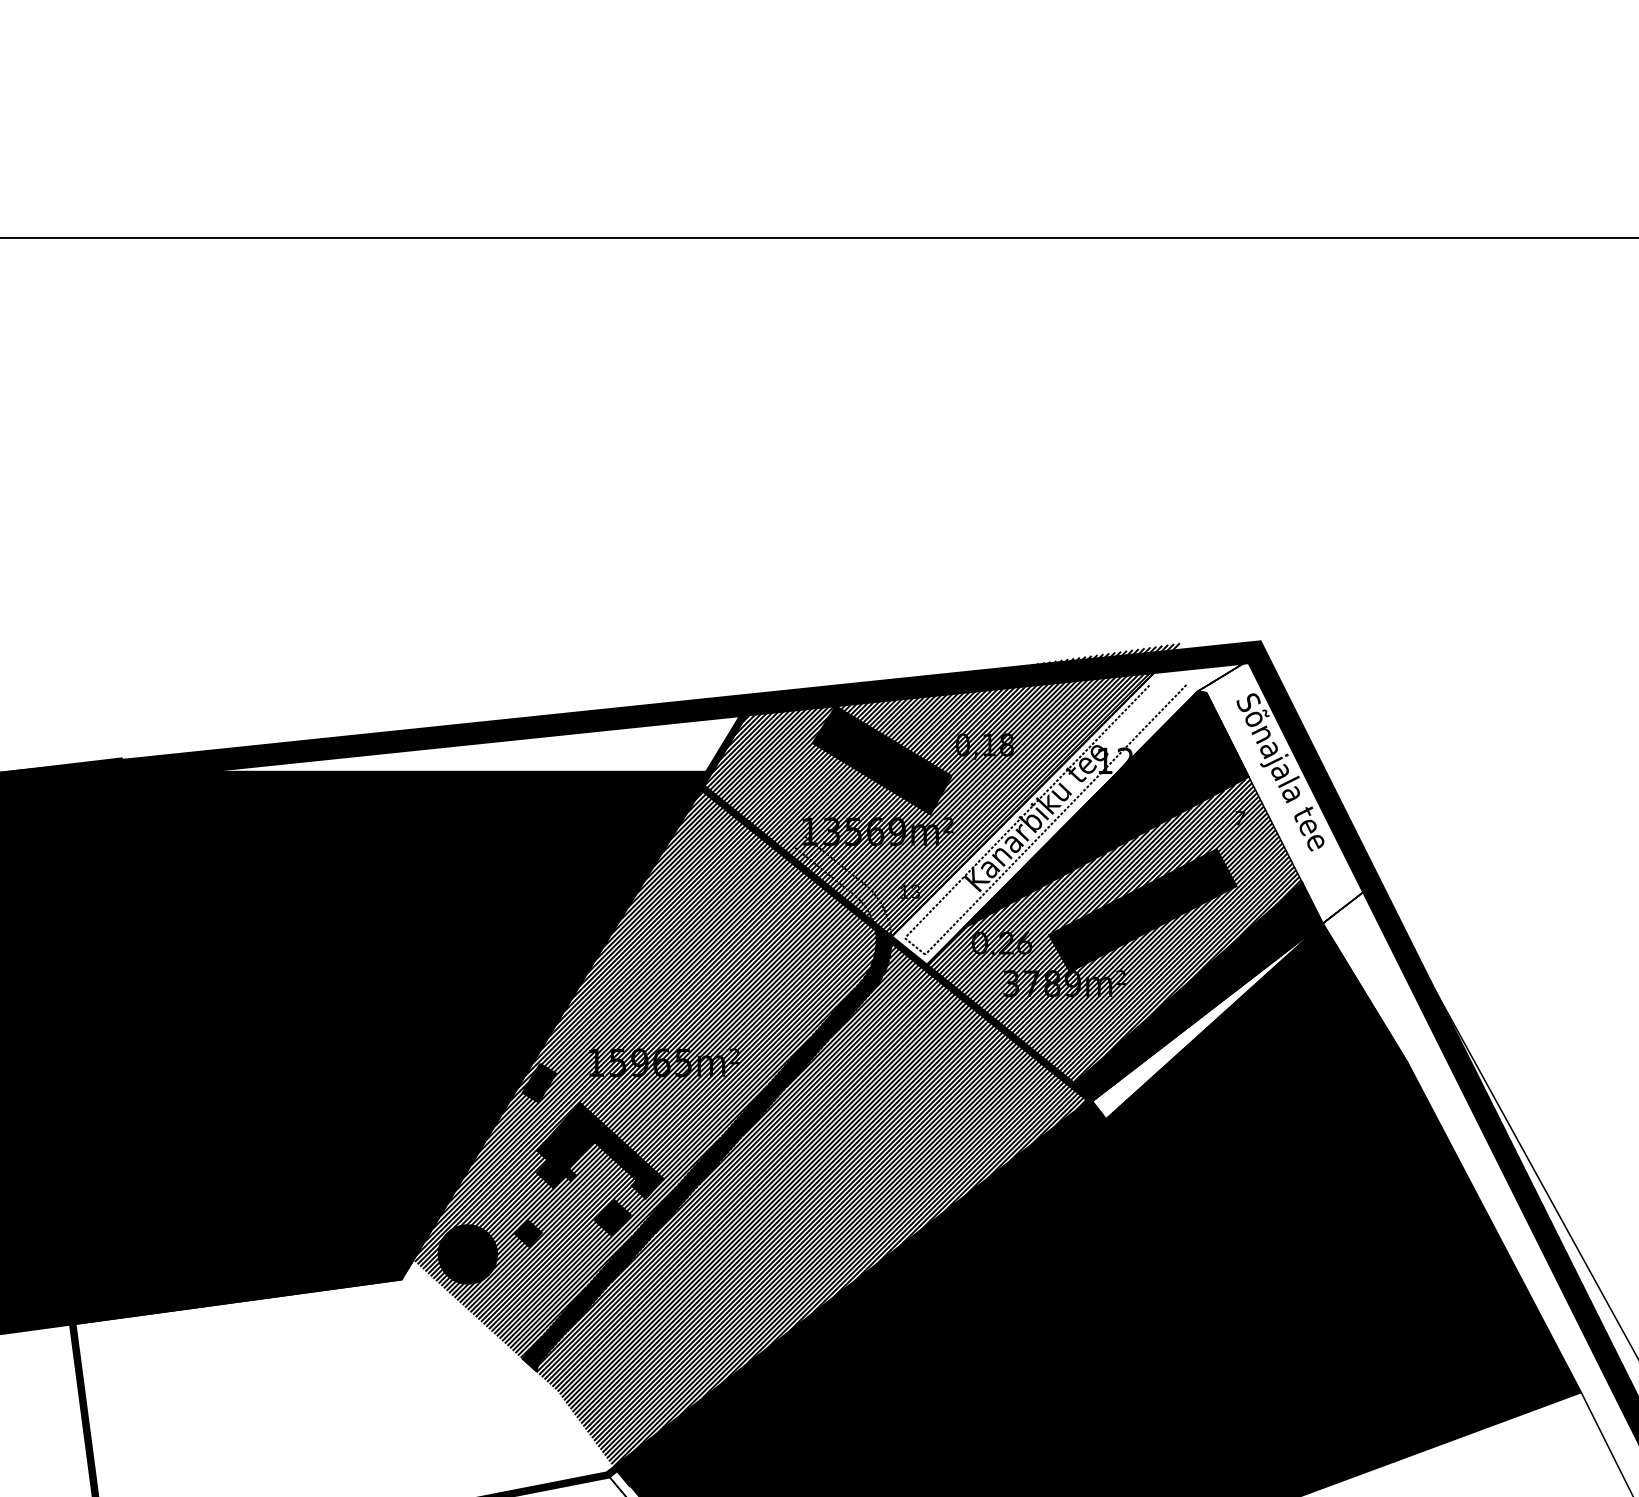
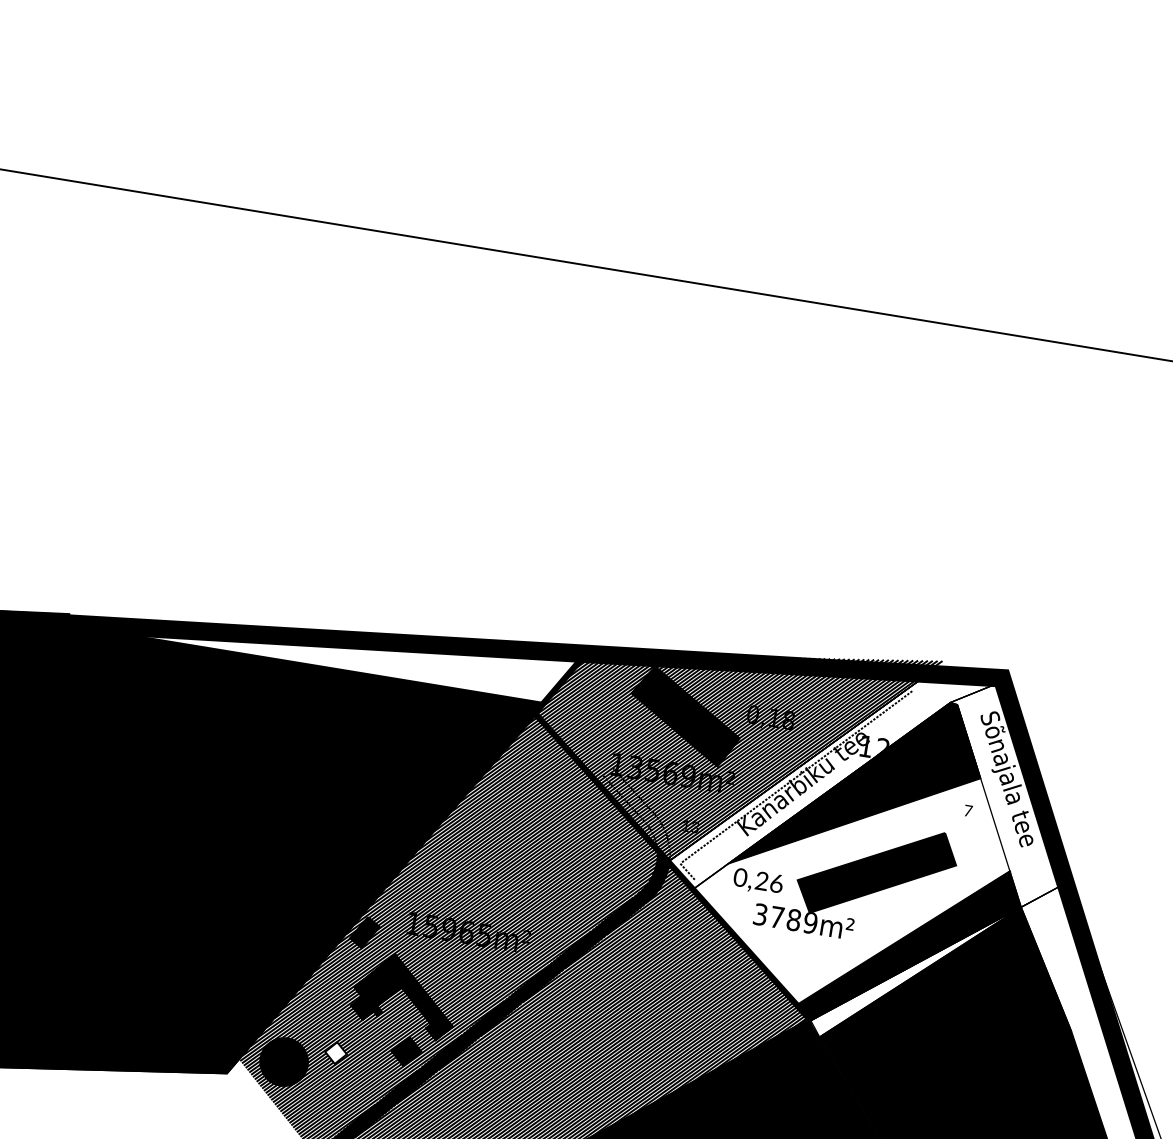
line: (1055, 819) -> (818, 787), removed
hatch: (1113, 931) -> (850, 885), removed
fill: (528, 1233) -> (336, 1053), removed

